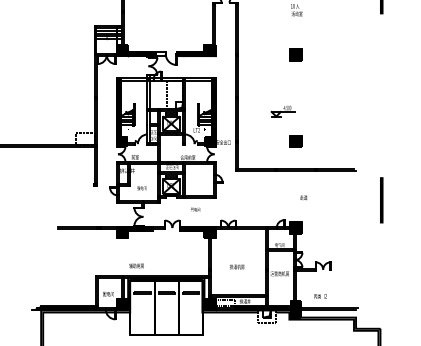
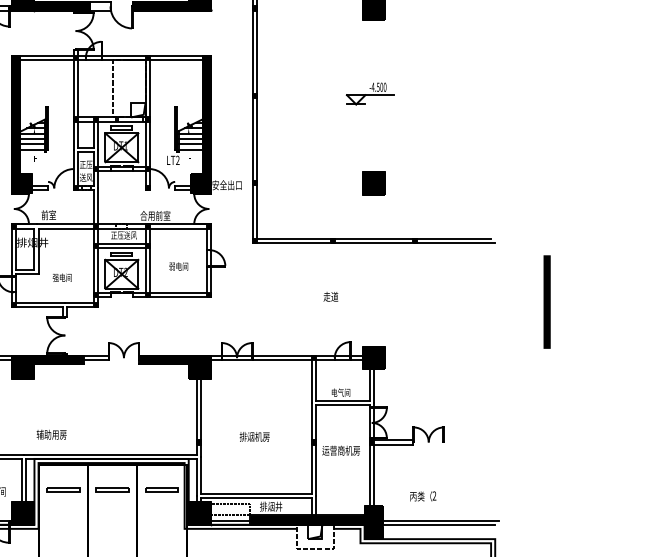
part: (282, 111) -> (368, 94), moved
text: (303, 197) -> (330, 296), moved
text: (195, 209) -> (178, 266), moved

